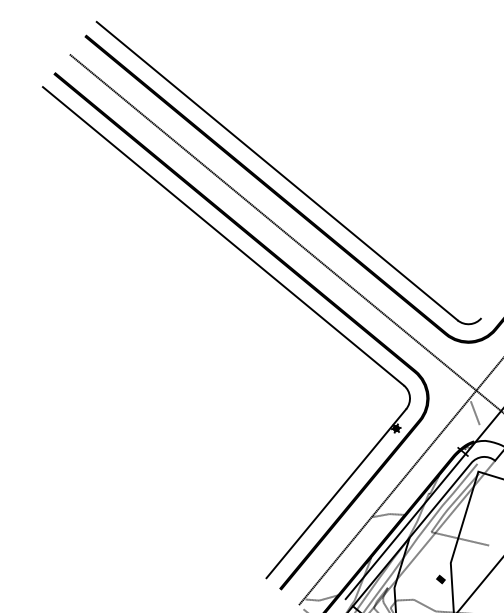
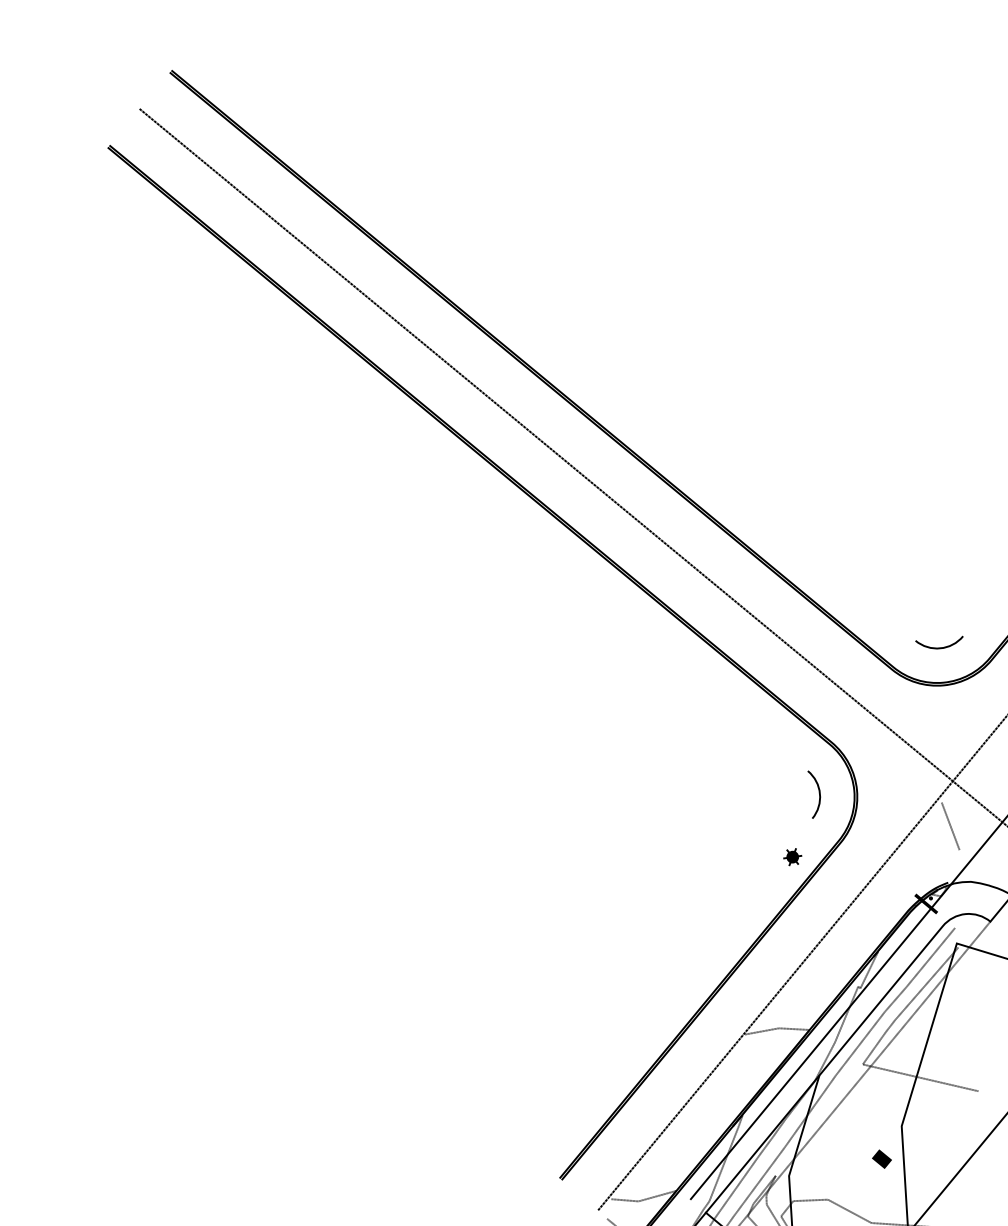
line: (276, 170) -> (553, 340), removed
line: (222, 236) -> (444, 472), removed
line: (336, 493) -> (673, 987), removed

